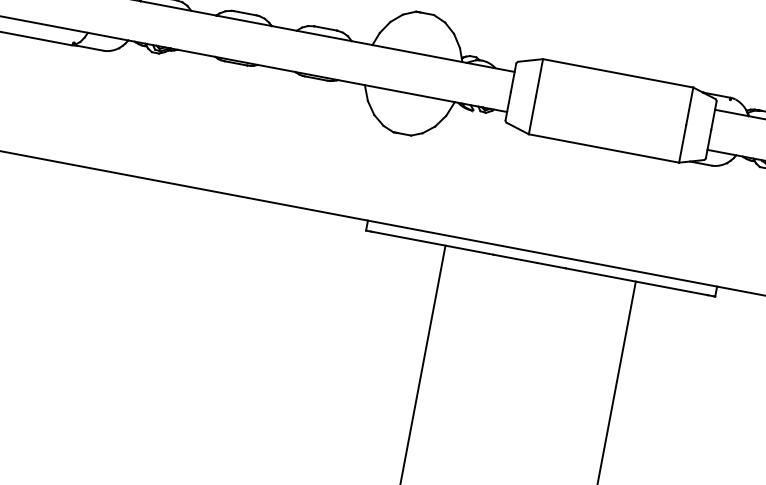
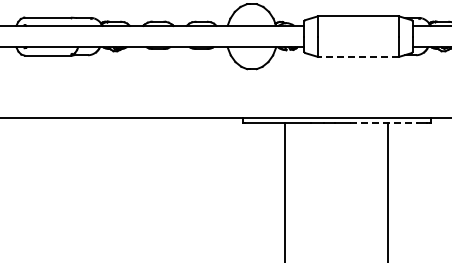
line: (604, 147) -> (358, 56), solid -> dashed
line: (628, 280) -> (384, 123), solid -> dashed

